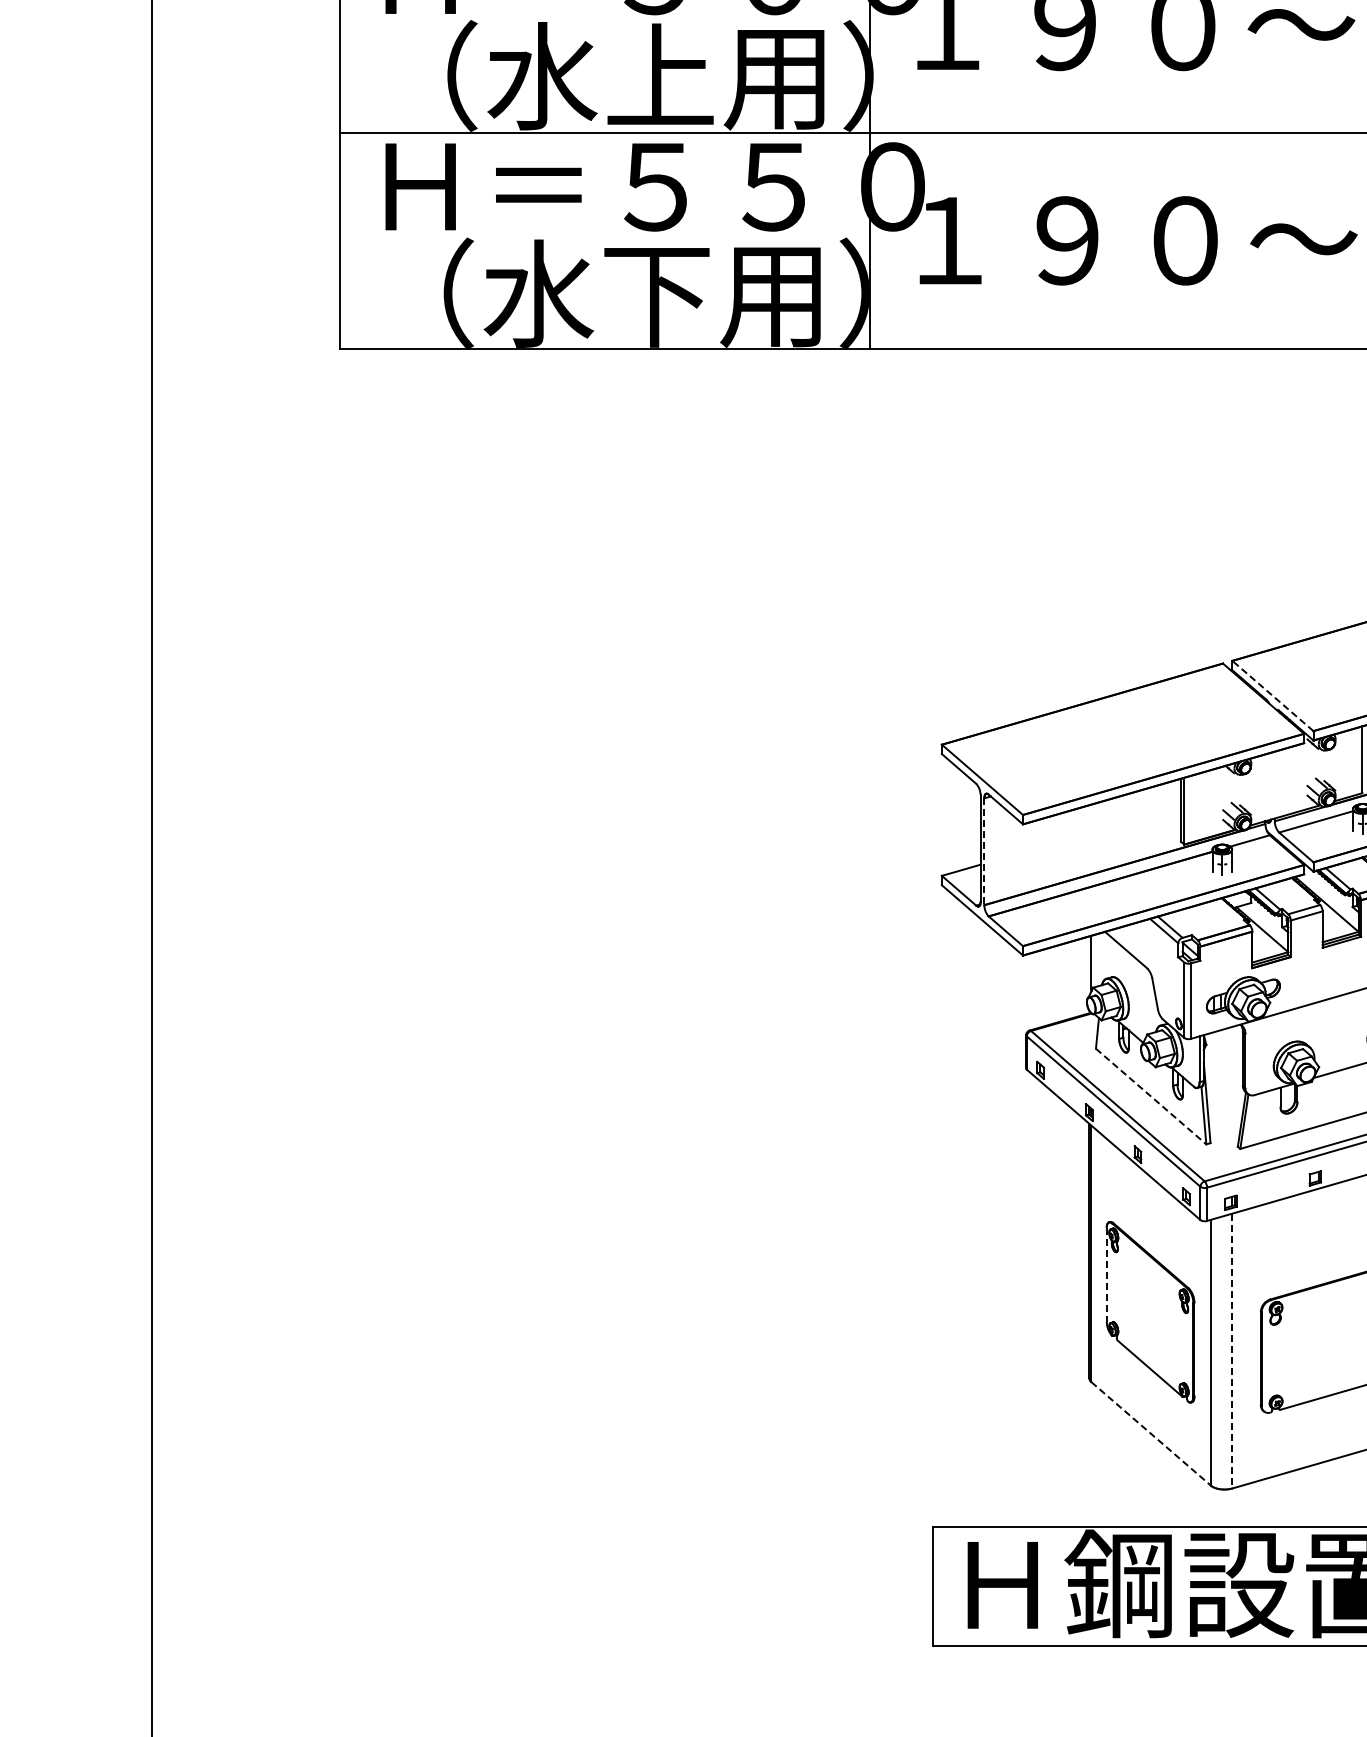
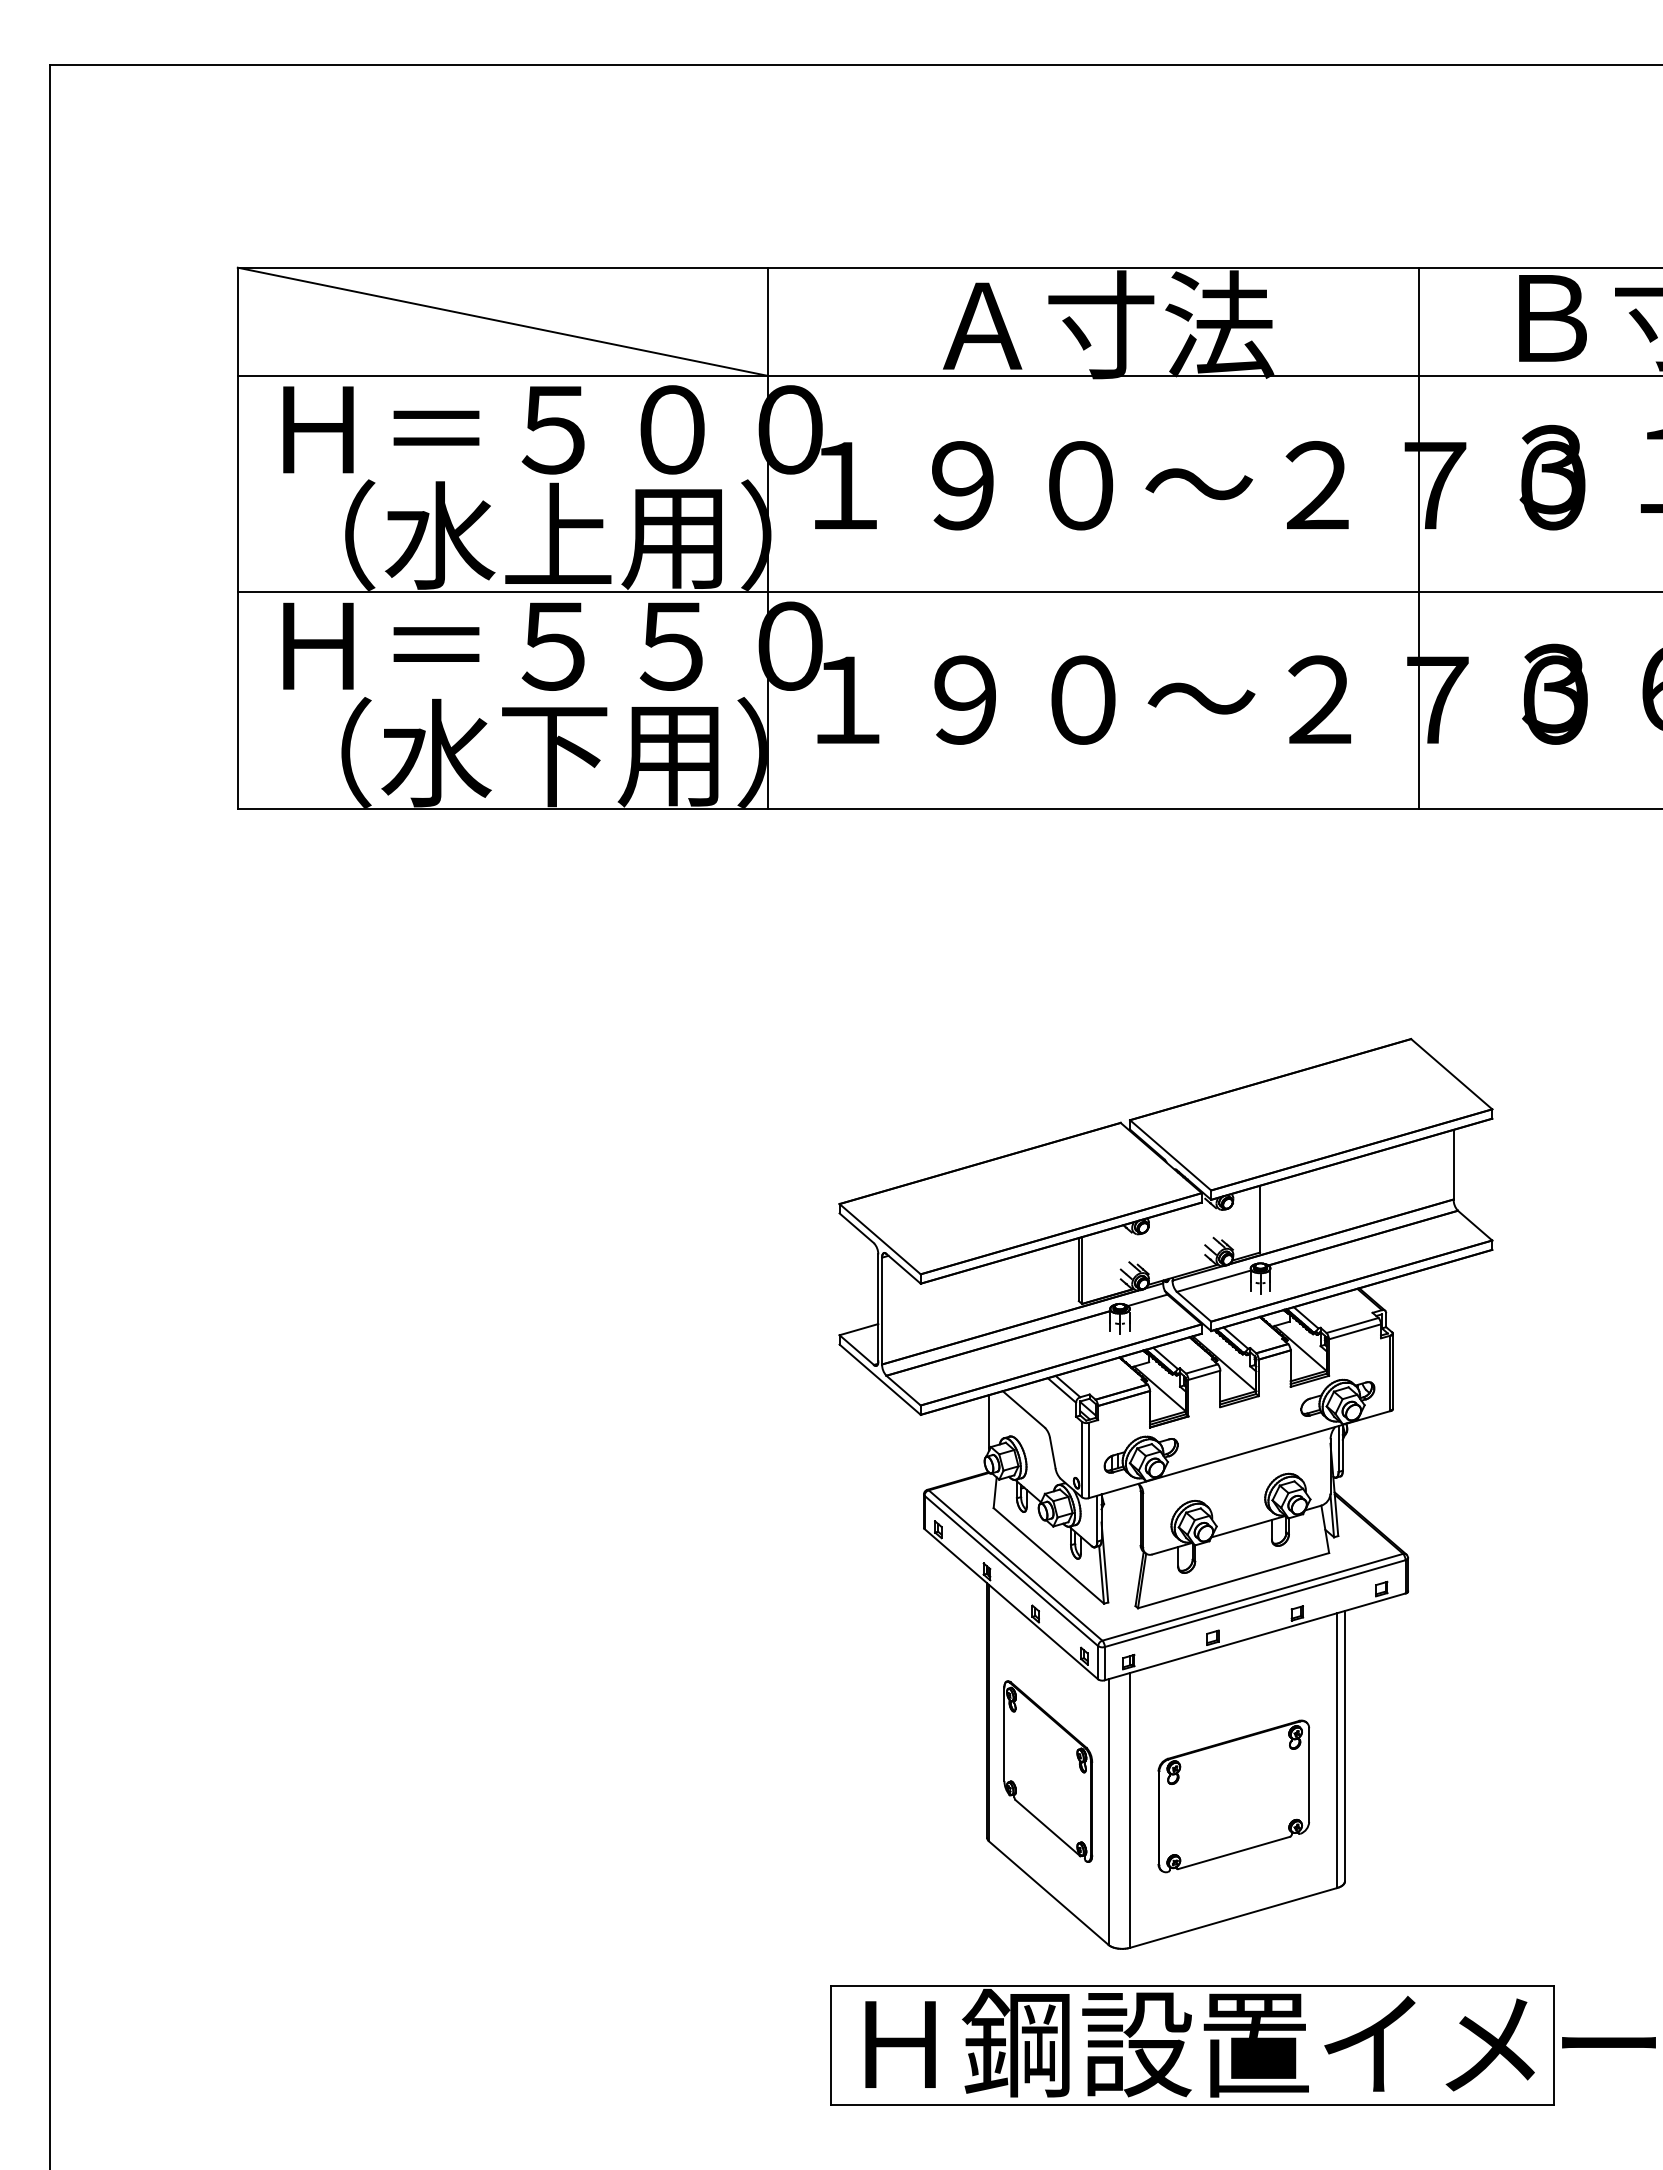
line: (1272, 696) -> (1170, 1155), dashed -> solid
line: (984, 852) -> (882, 1311), dashed -> solid
line: (1150, 1096) -> (1048, 1555), dashed -> solid
line: (1106, 1275) -> (1004, 1734), dashed -> solid
line: (1232, 1351) -> (1130, 1810), dashed -> solid
line: (1151, 1434) -> (1049, 1893), dashed -> solid

